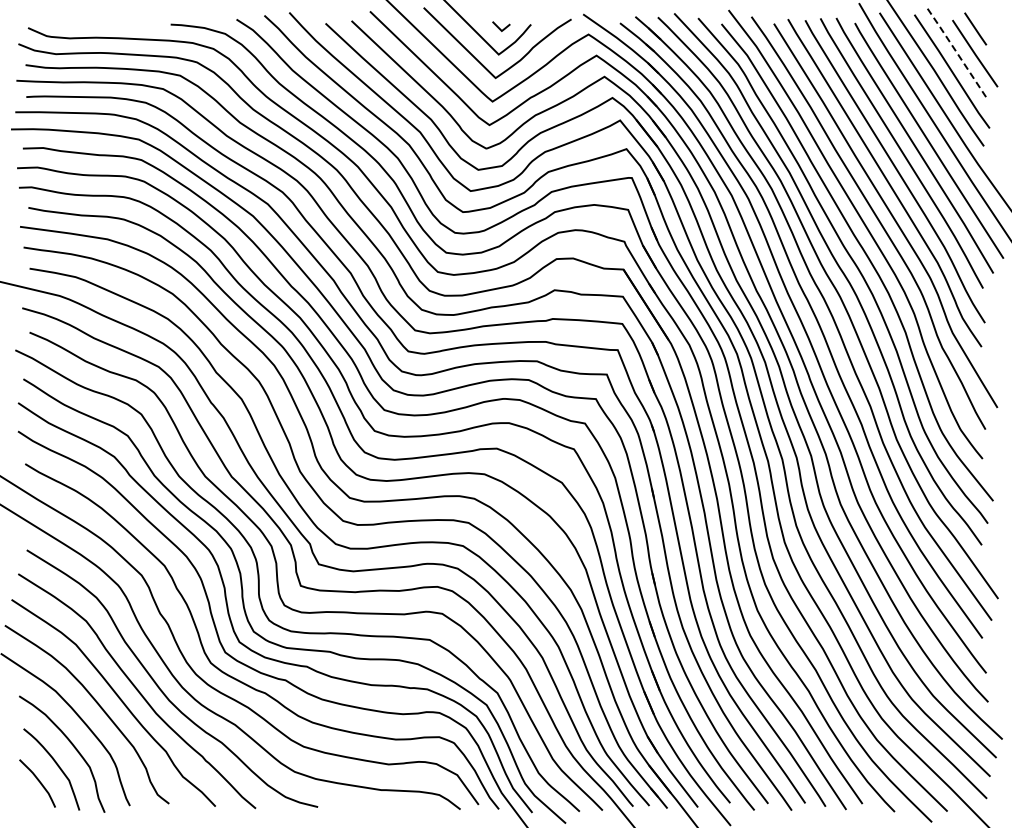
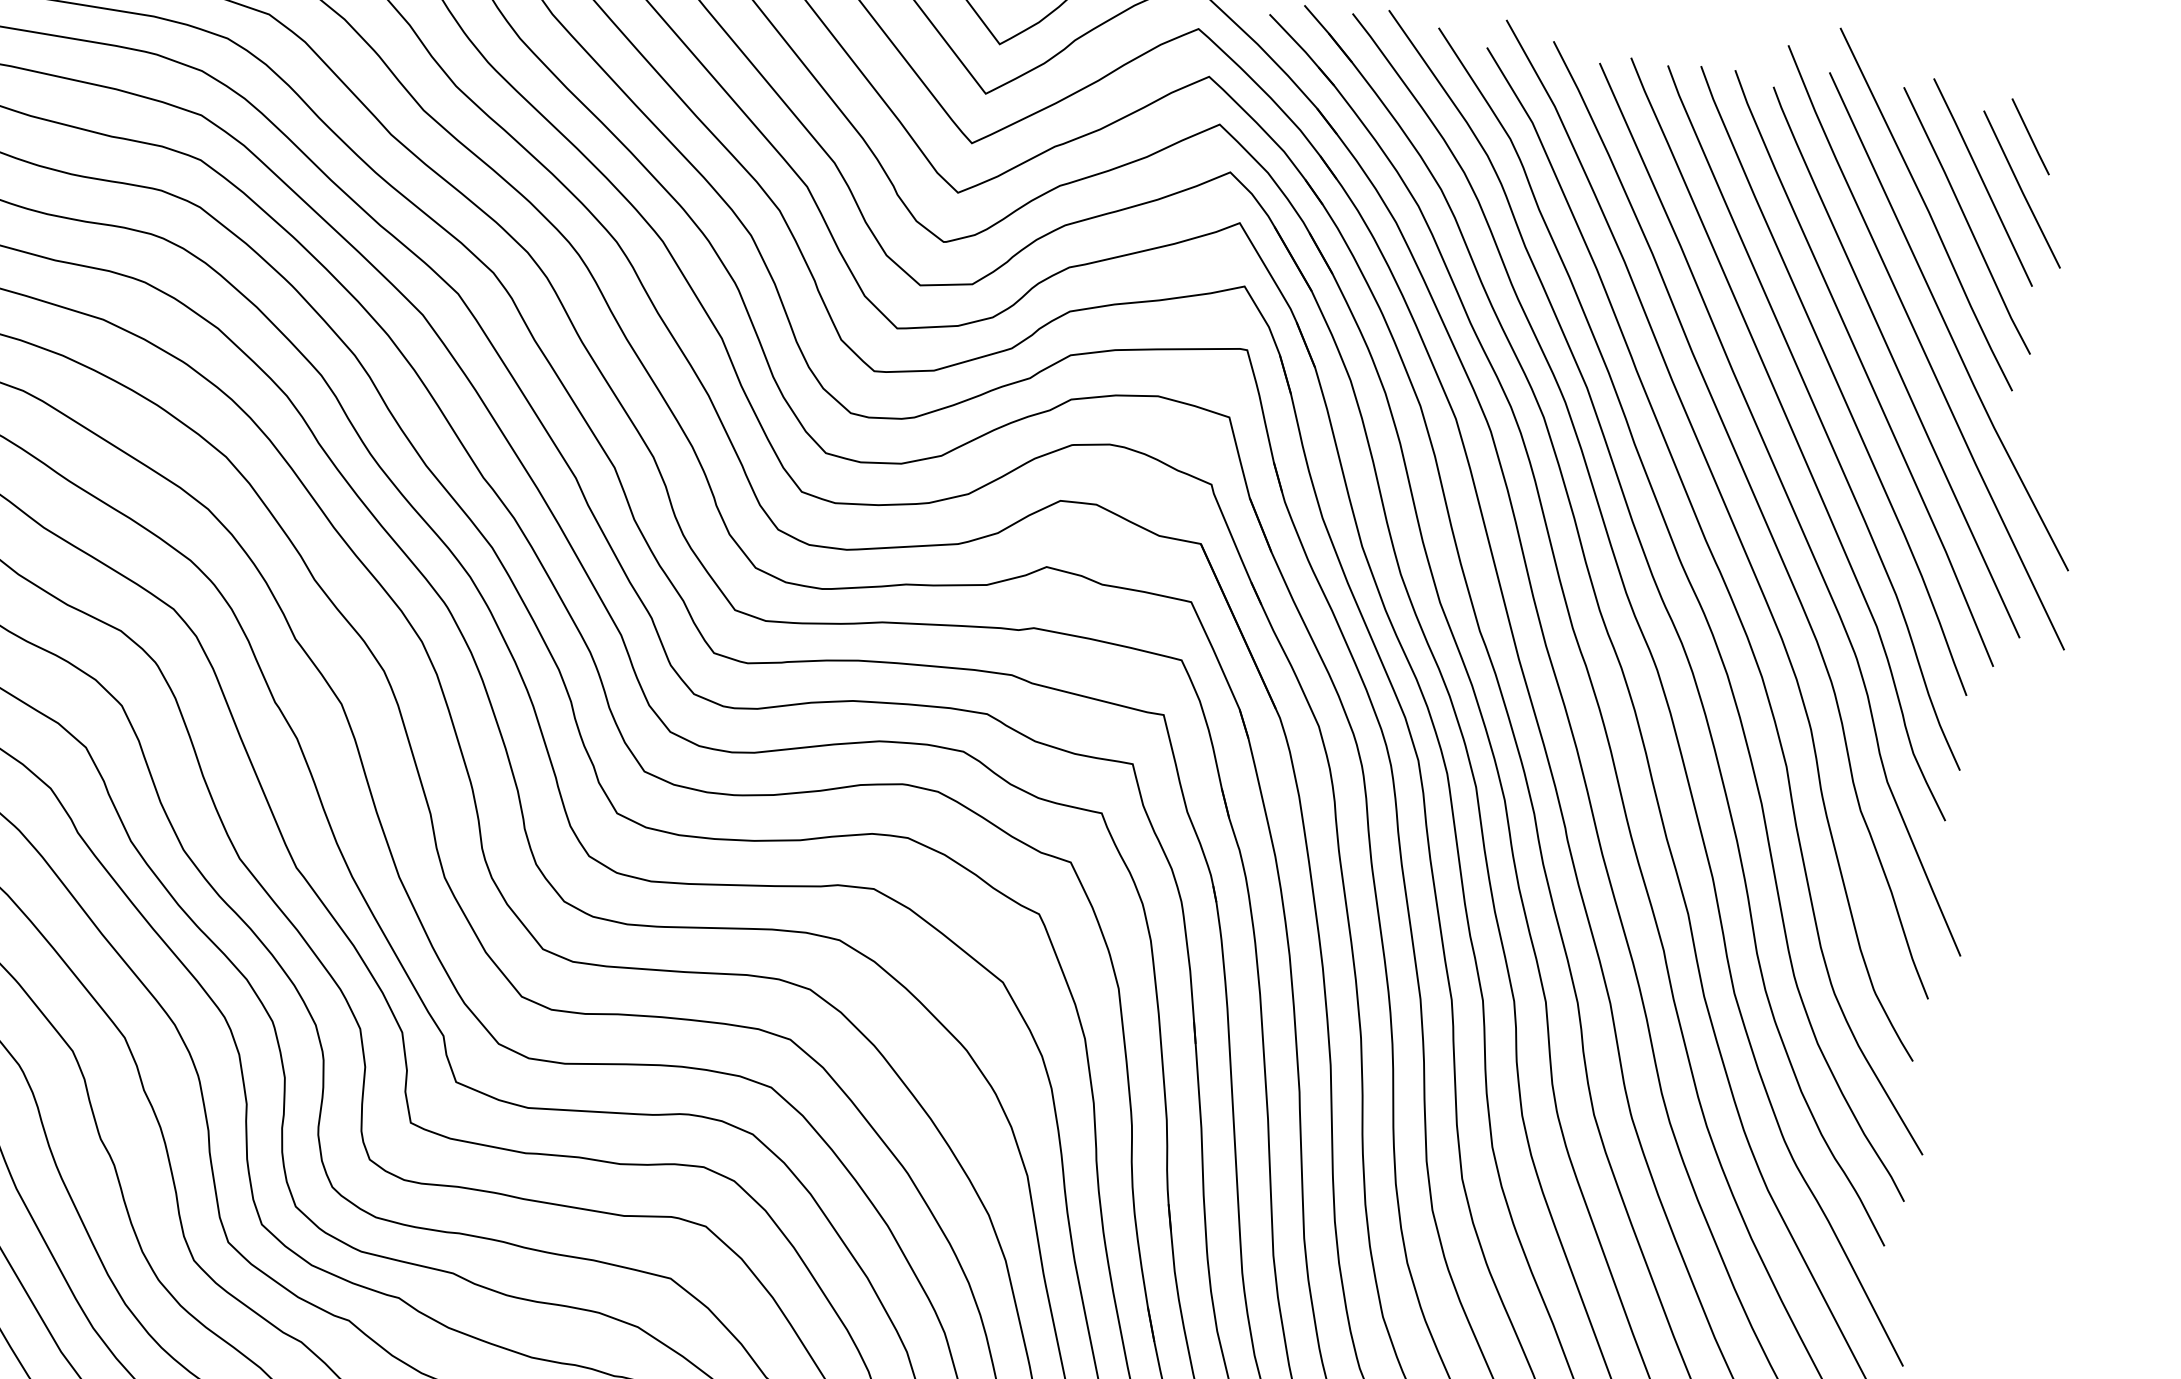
line: (956, 52) -> (1982, 181), dashed -> solid

